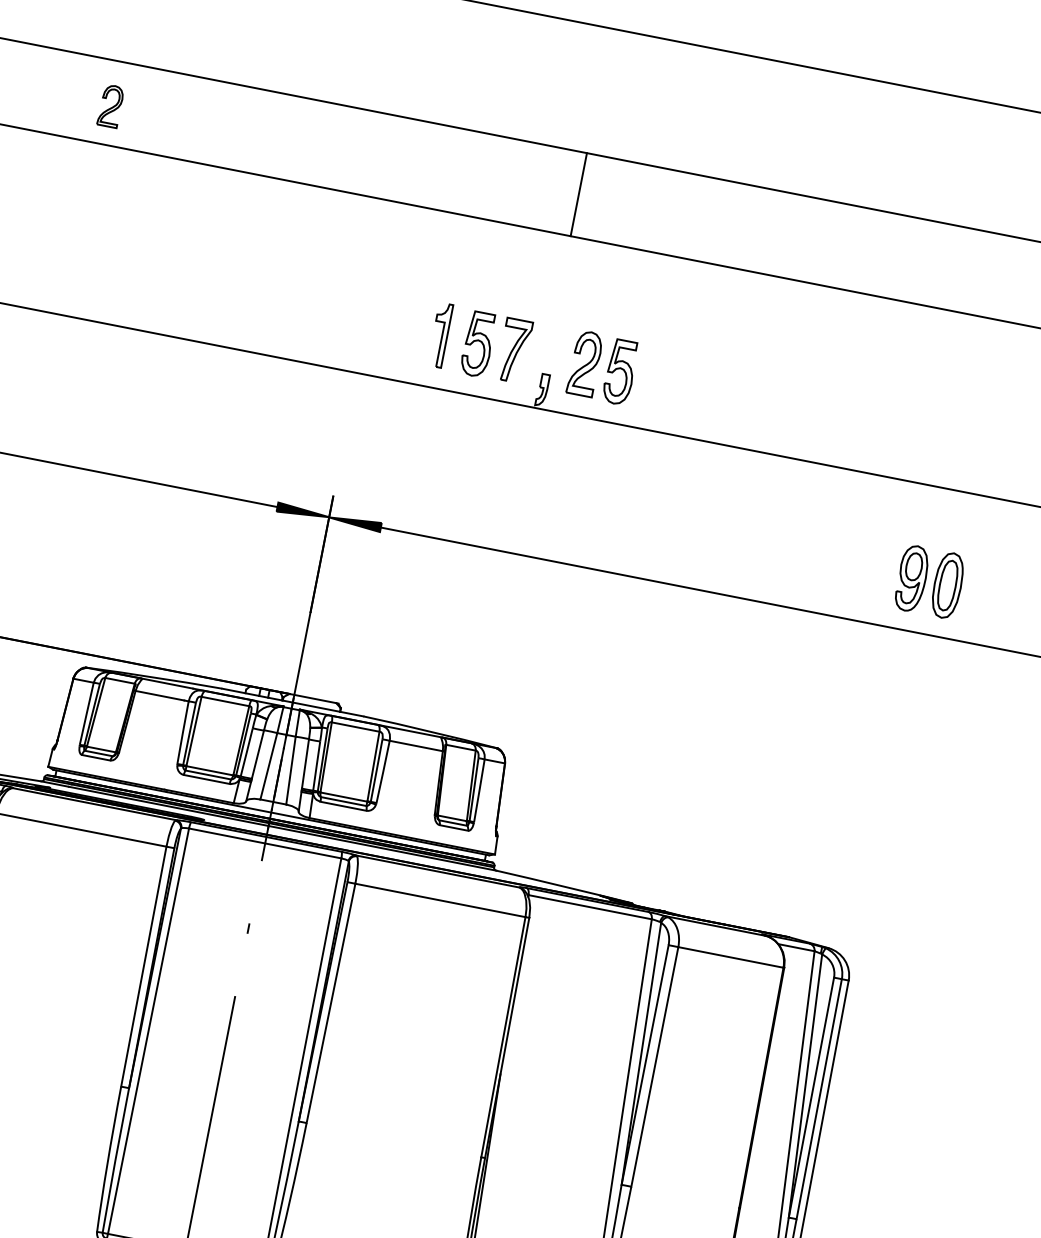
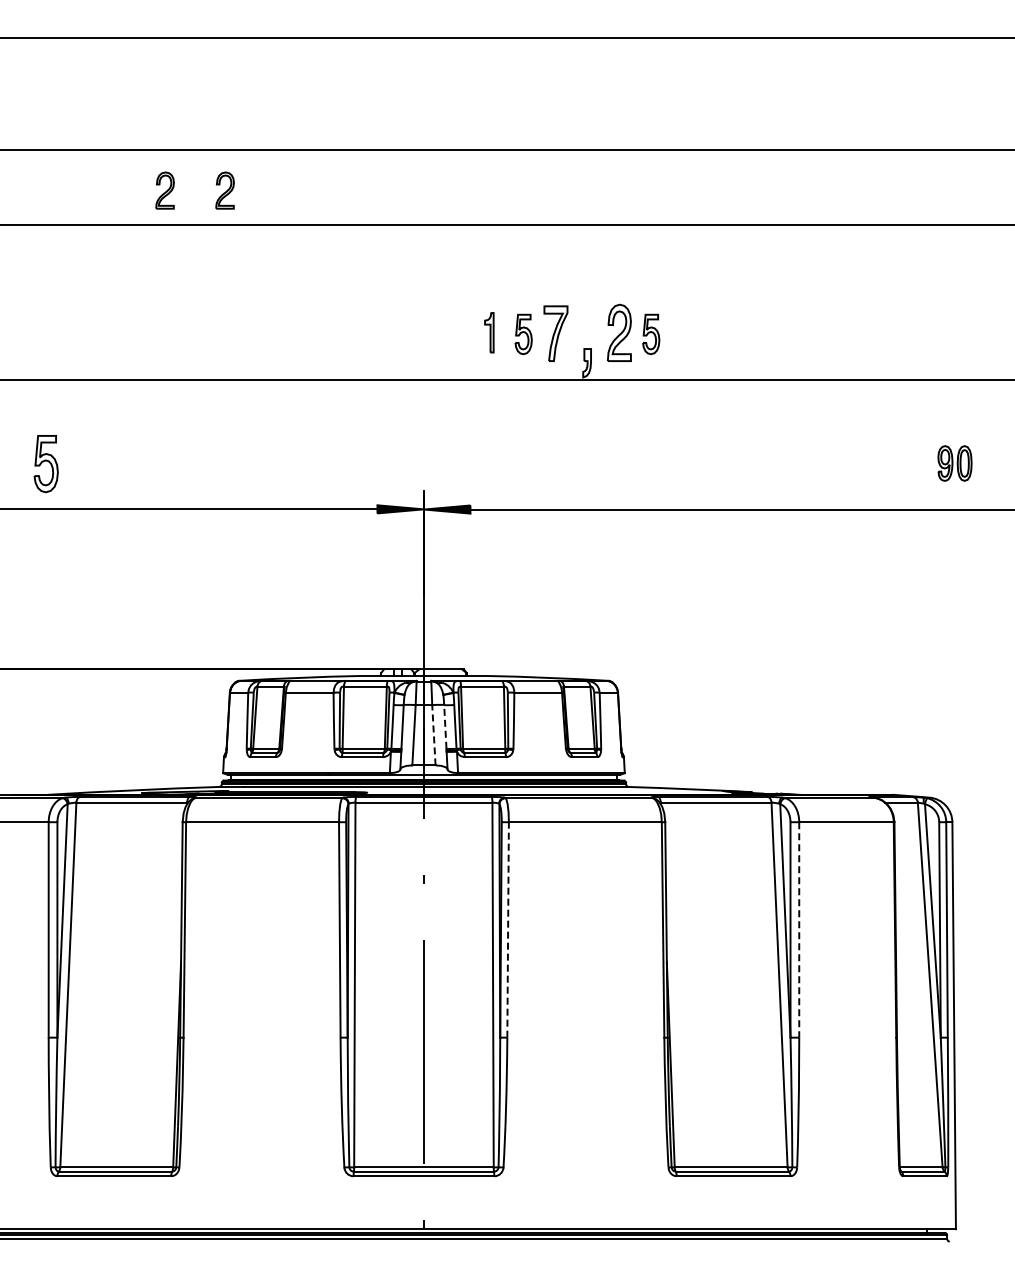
part: (176, 119) -> (224, 190), added
line: (579, 194) -> (585, 187), removed
part: (440, 334) -> (489, 332), size x0.7
part: (478, 344) -> (523, 334), size x0.7
part: (619, 372) -> (650, 334), size x0.7
part: (929, 581) -> (954, 463), size x0.6
line: (305, 763) -> (445, 726), solid -> dashed
line: (290, 769) -> (433, 734), solid -> dashed
line: (331, 1002) -> (508, 929), solid -> dashed
line: (655, 1066) -> (799, 929), solid -> dashed

